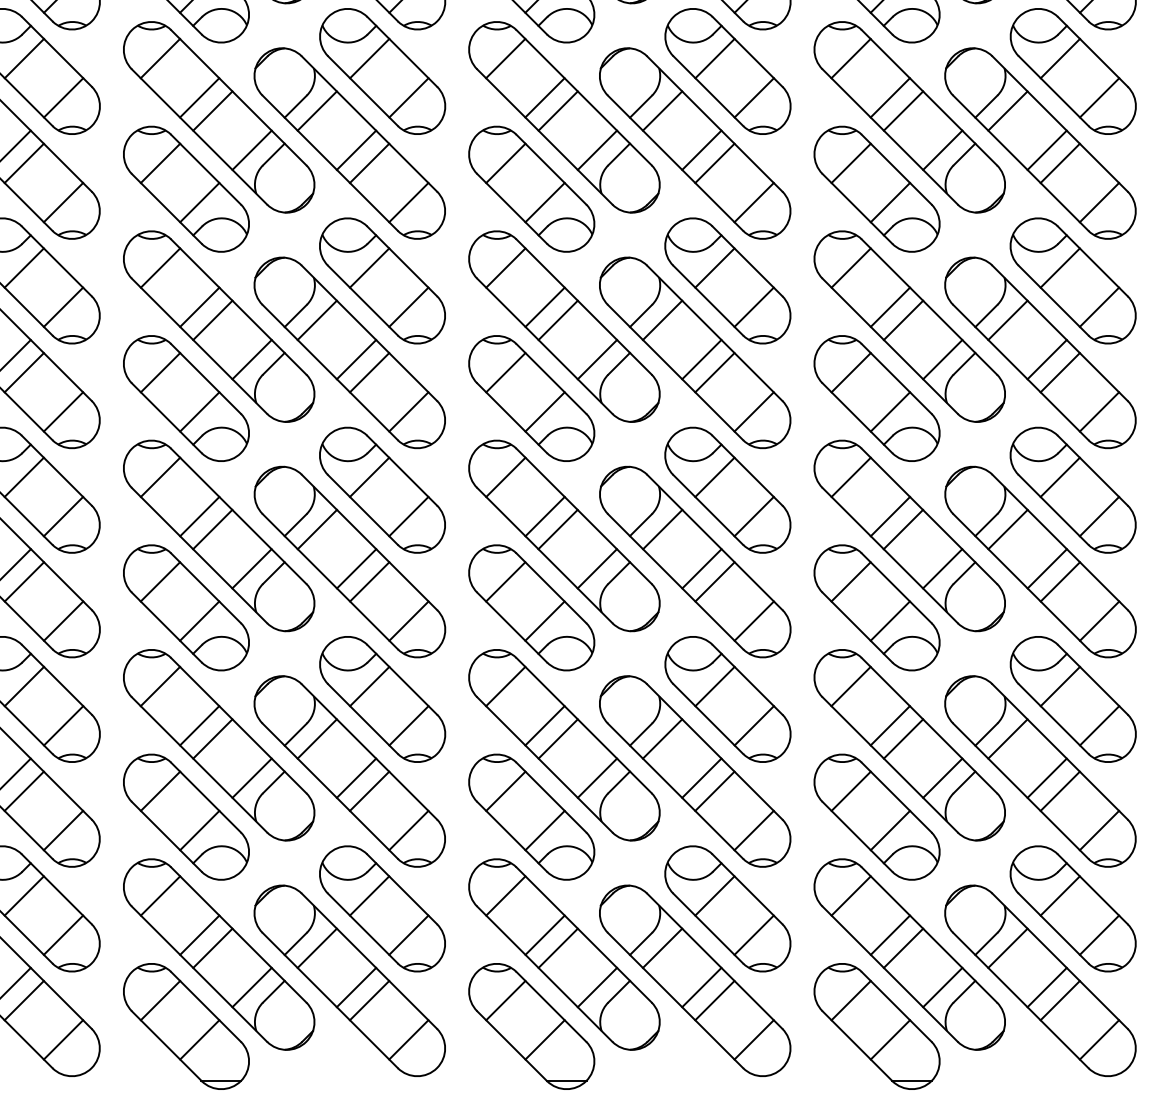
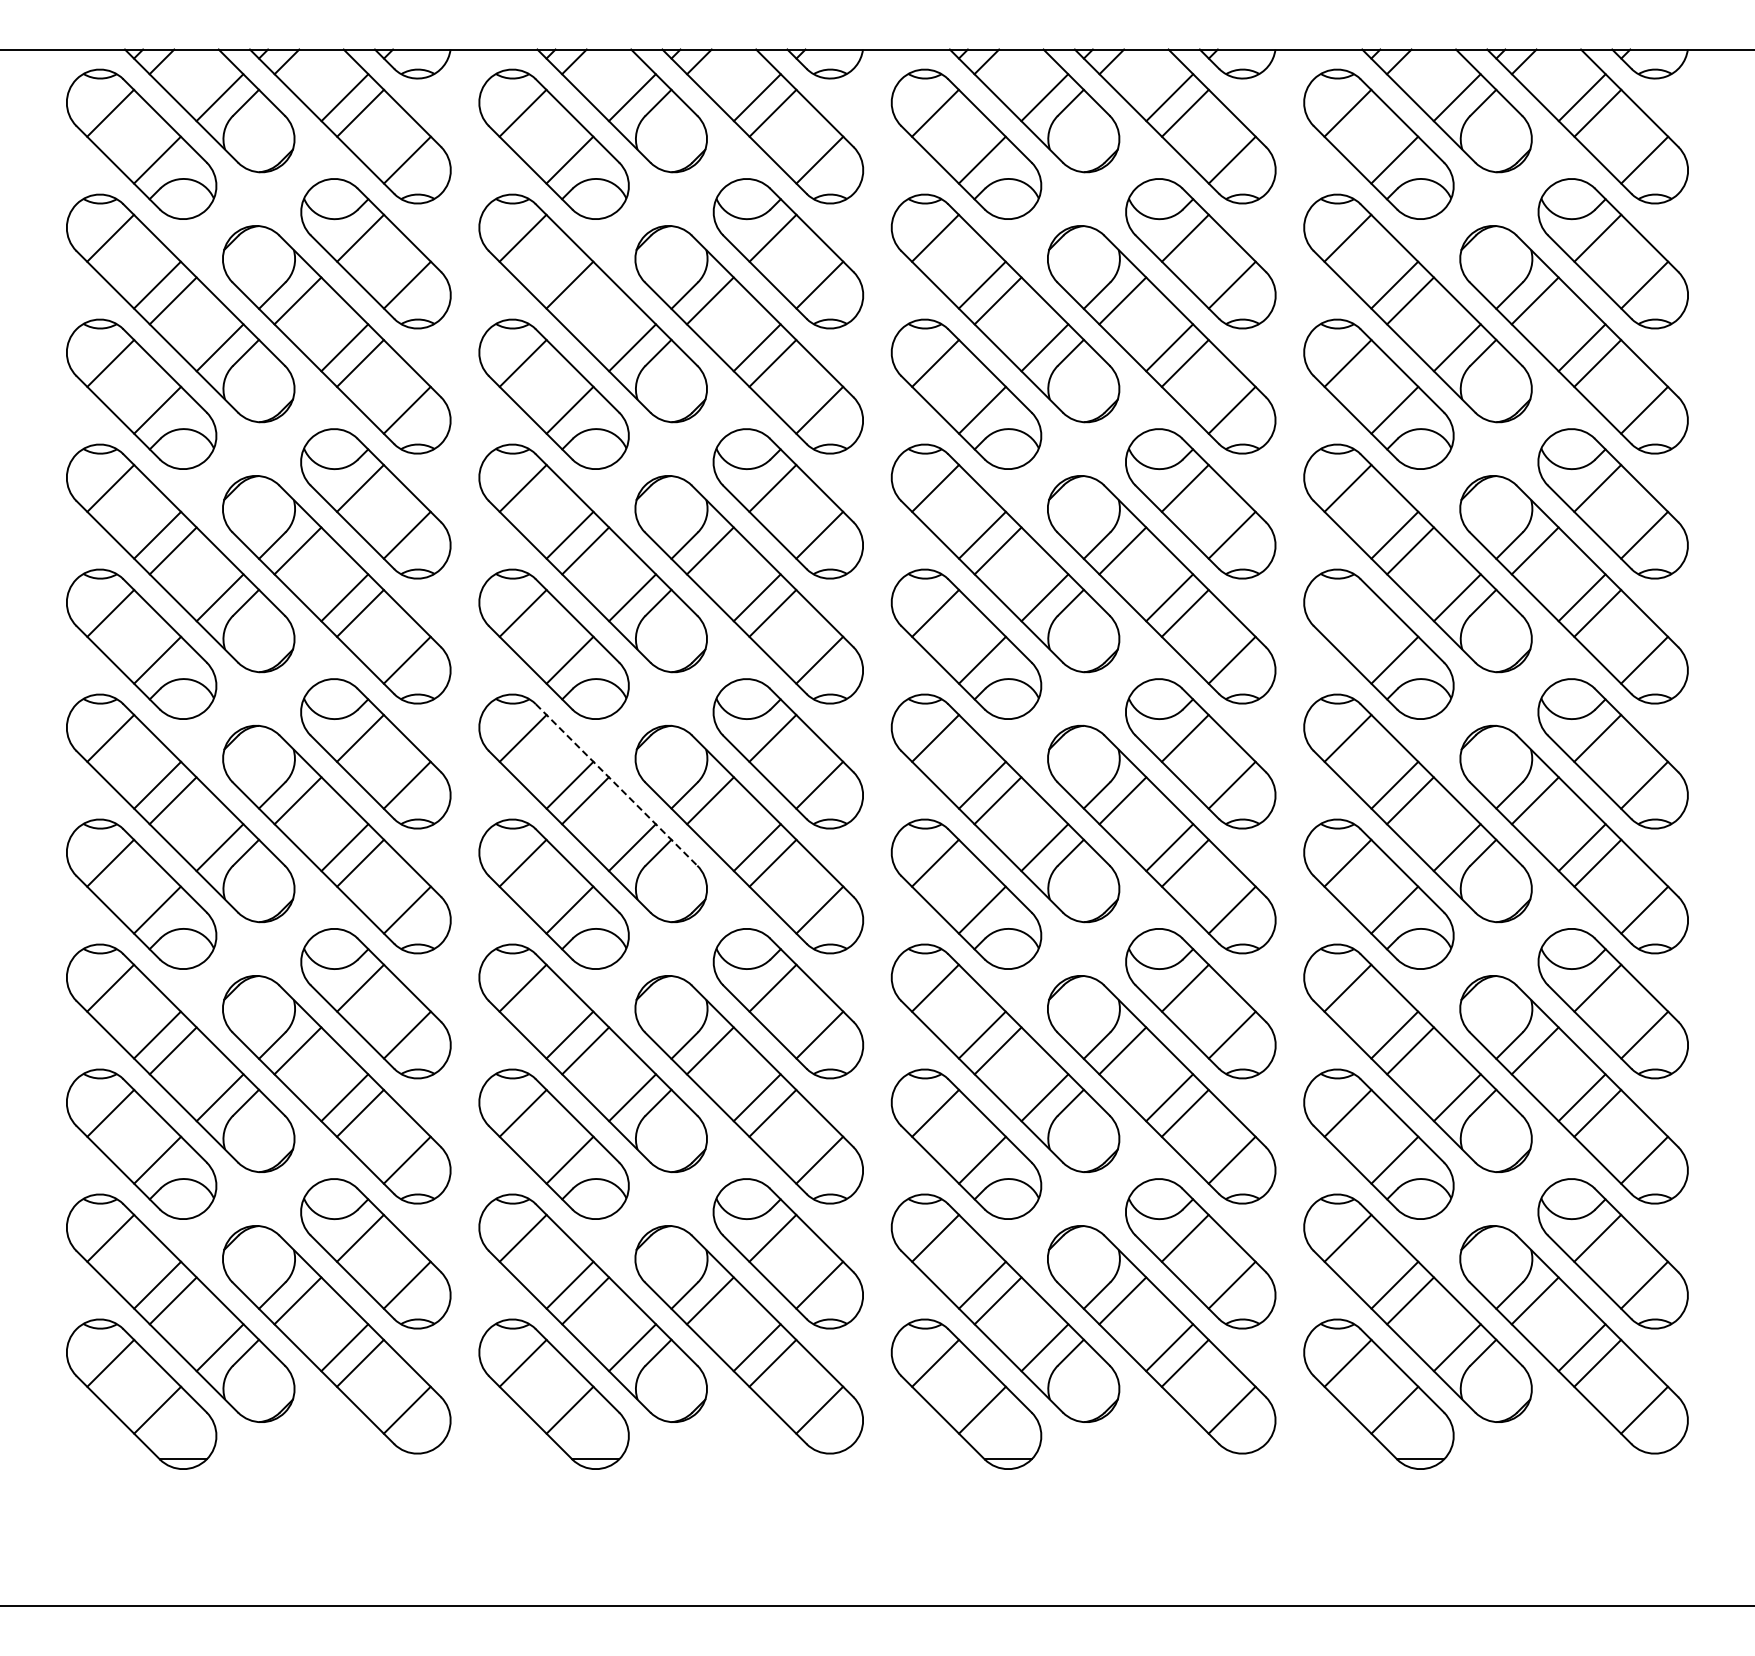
line: (212, 110) -> (585, 300), removed
line: (850, 372) -> (1347, 613), removed
line: (238, 516) -> (616, 785), solid -> dashed

